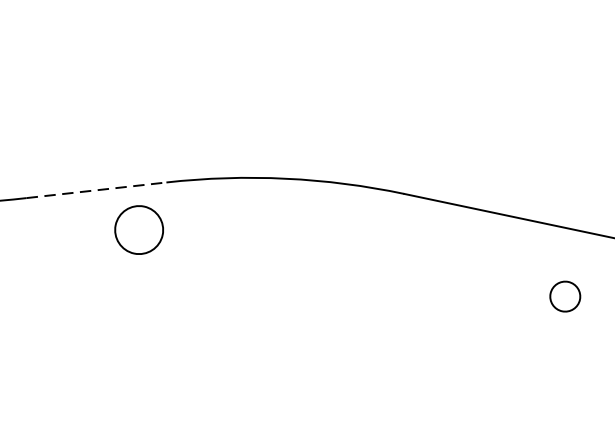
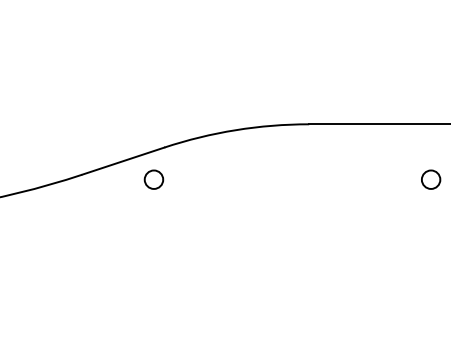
line: (96, 190) -> (123, 161), dashed -> solid
circle: (138, 229) -> (153, 179), size x0.62
circle: (566, 296) -> (431, 179), moved

